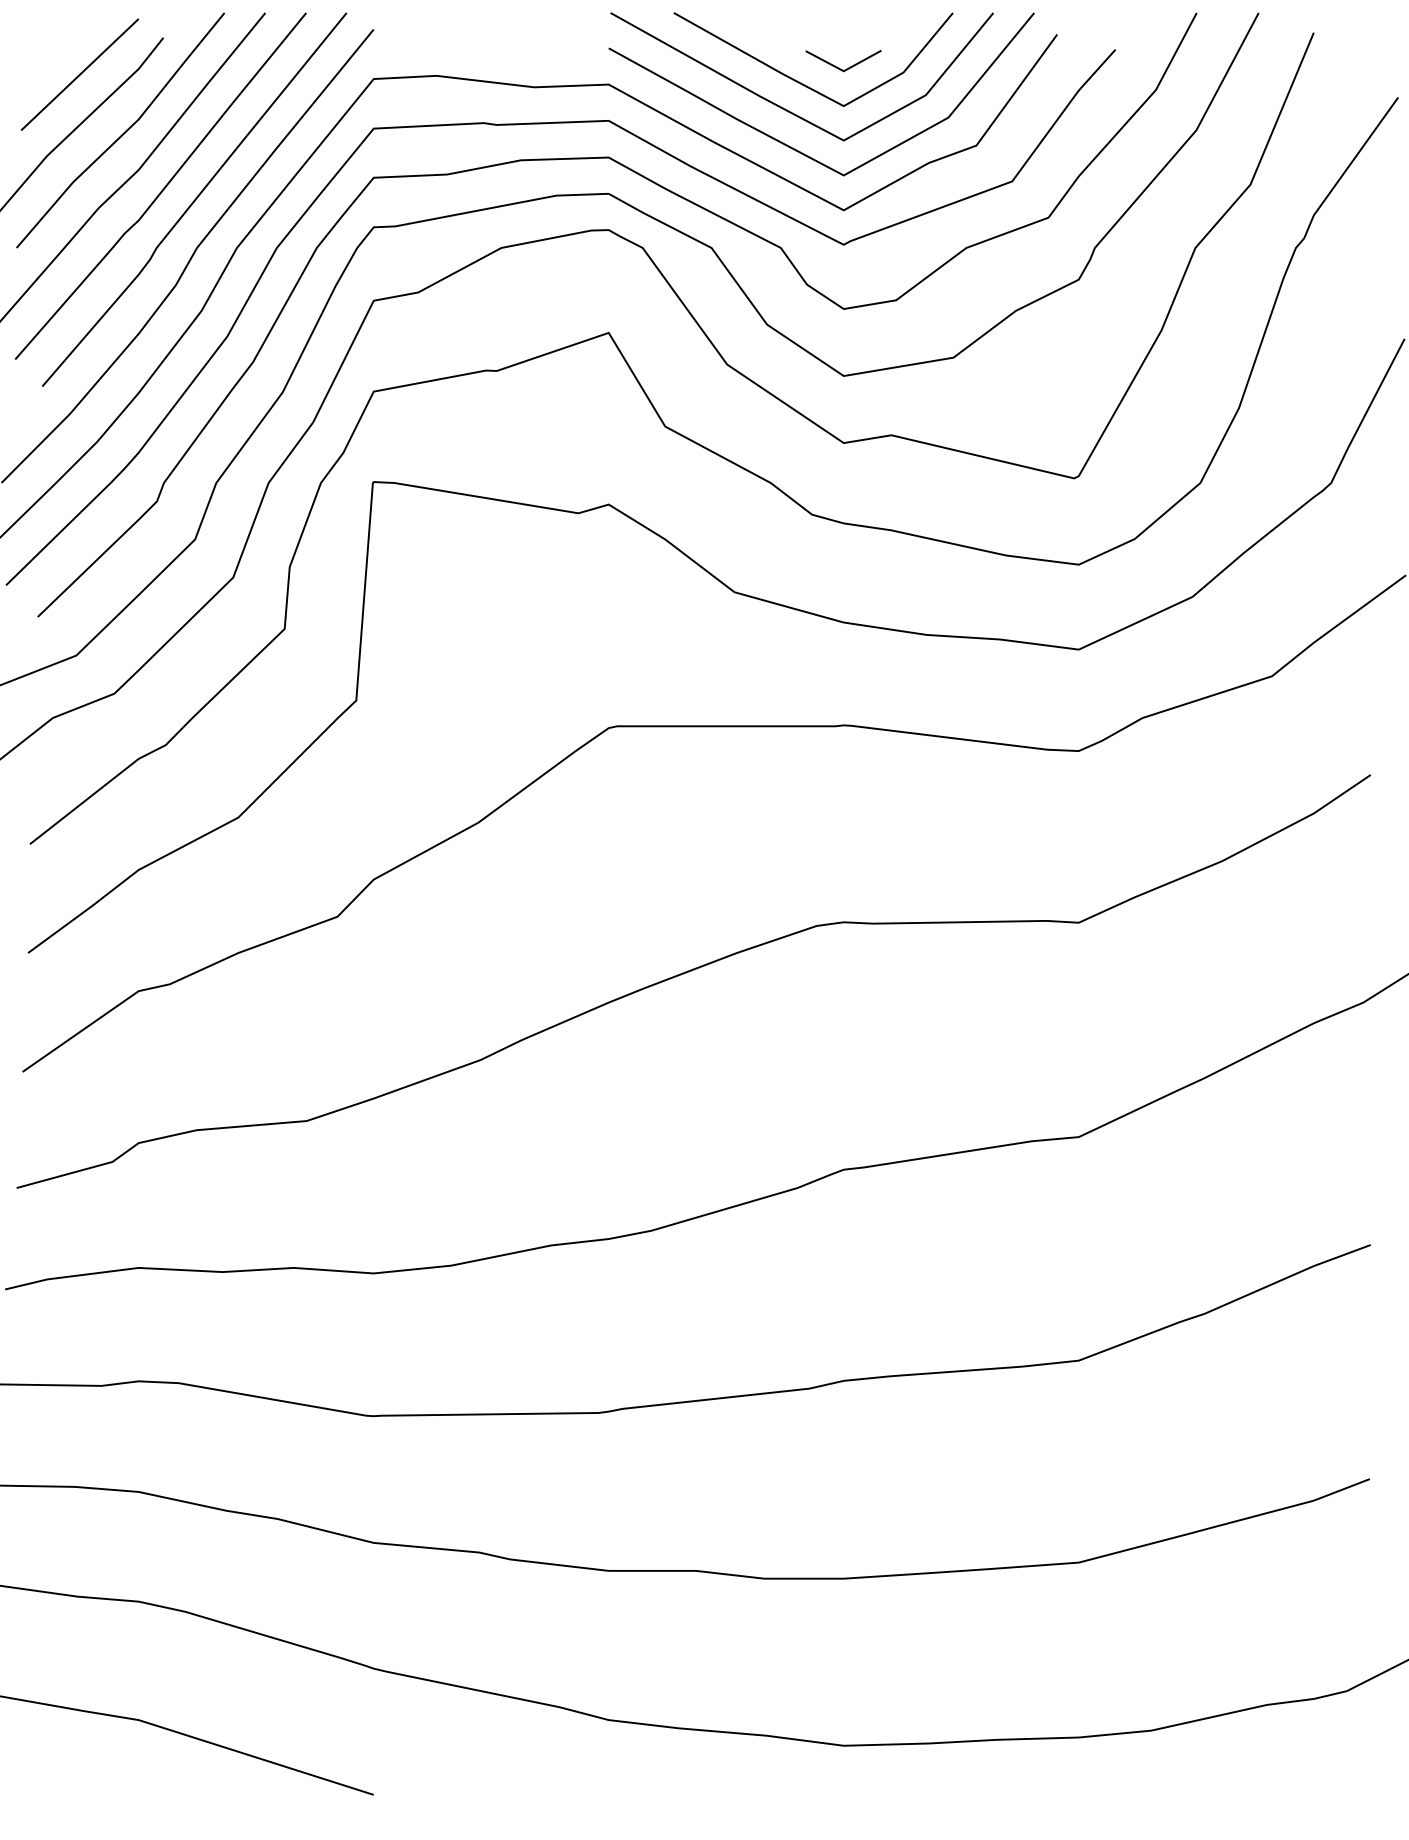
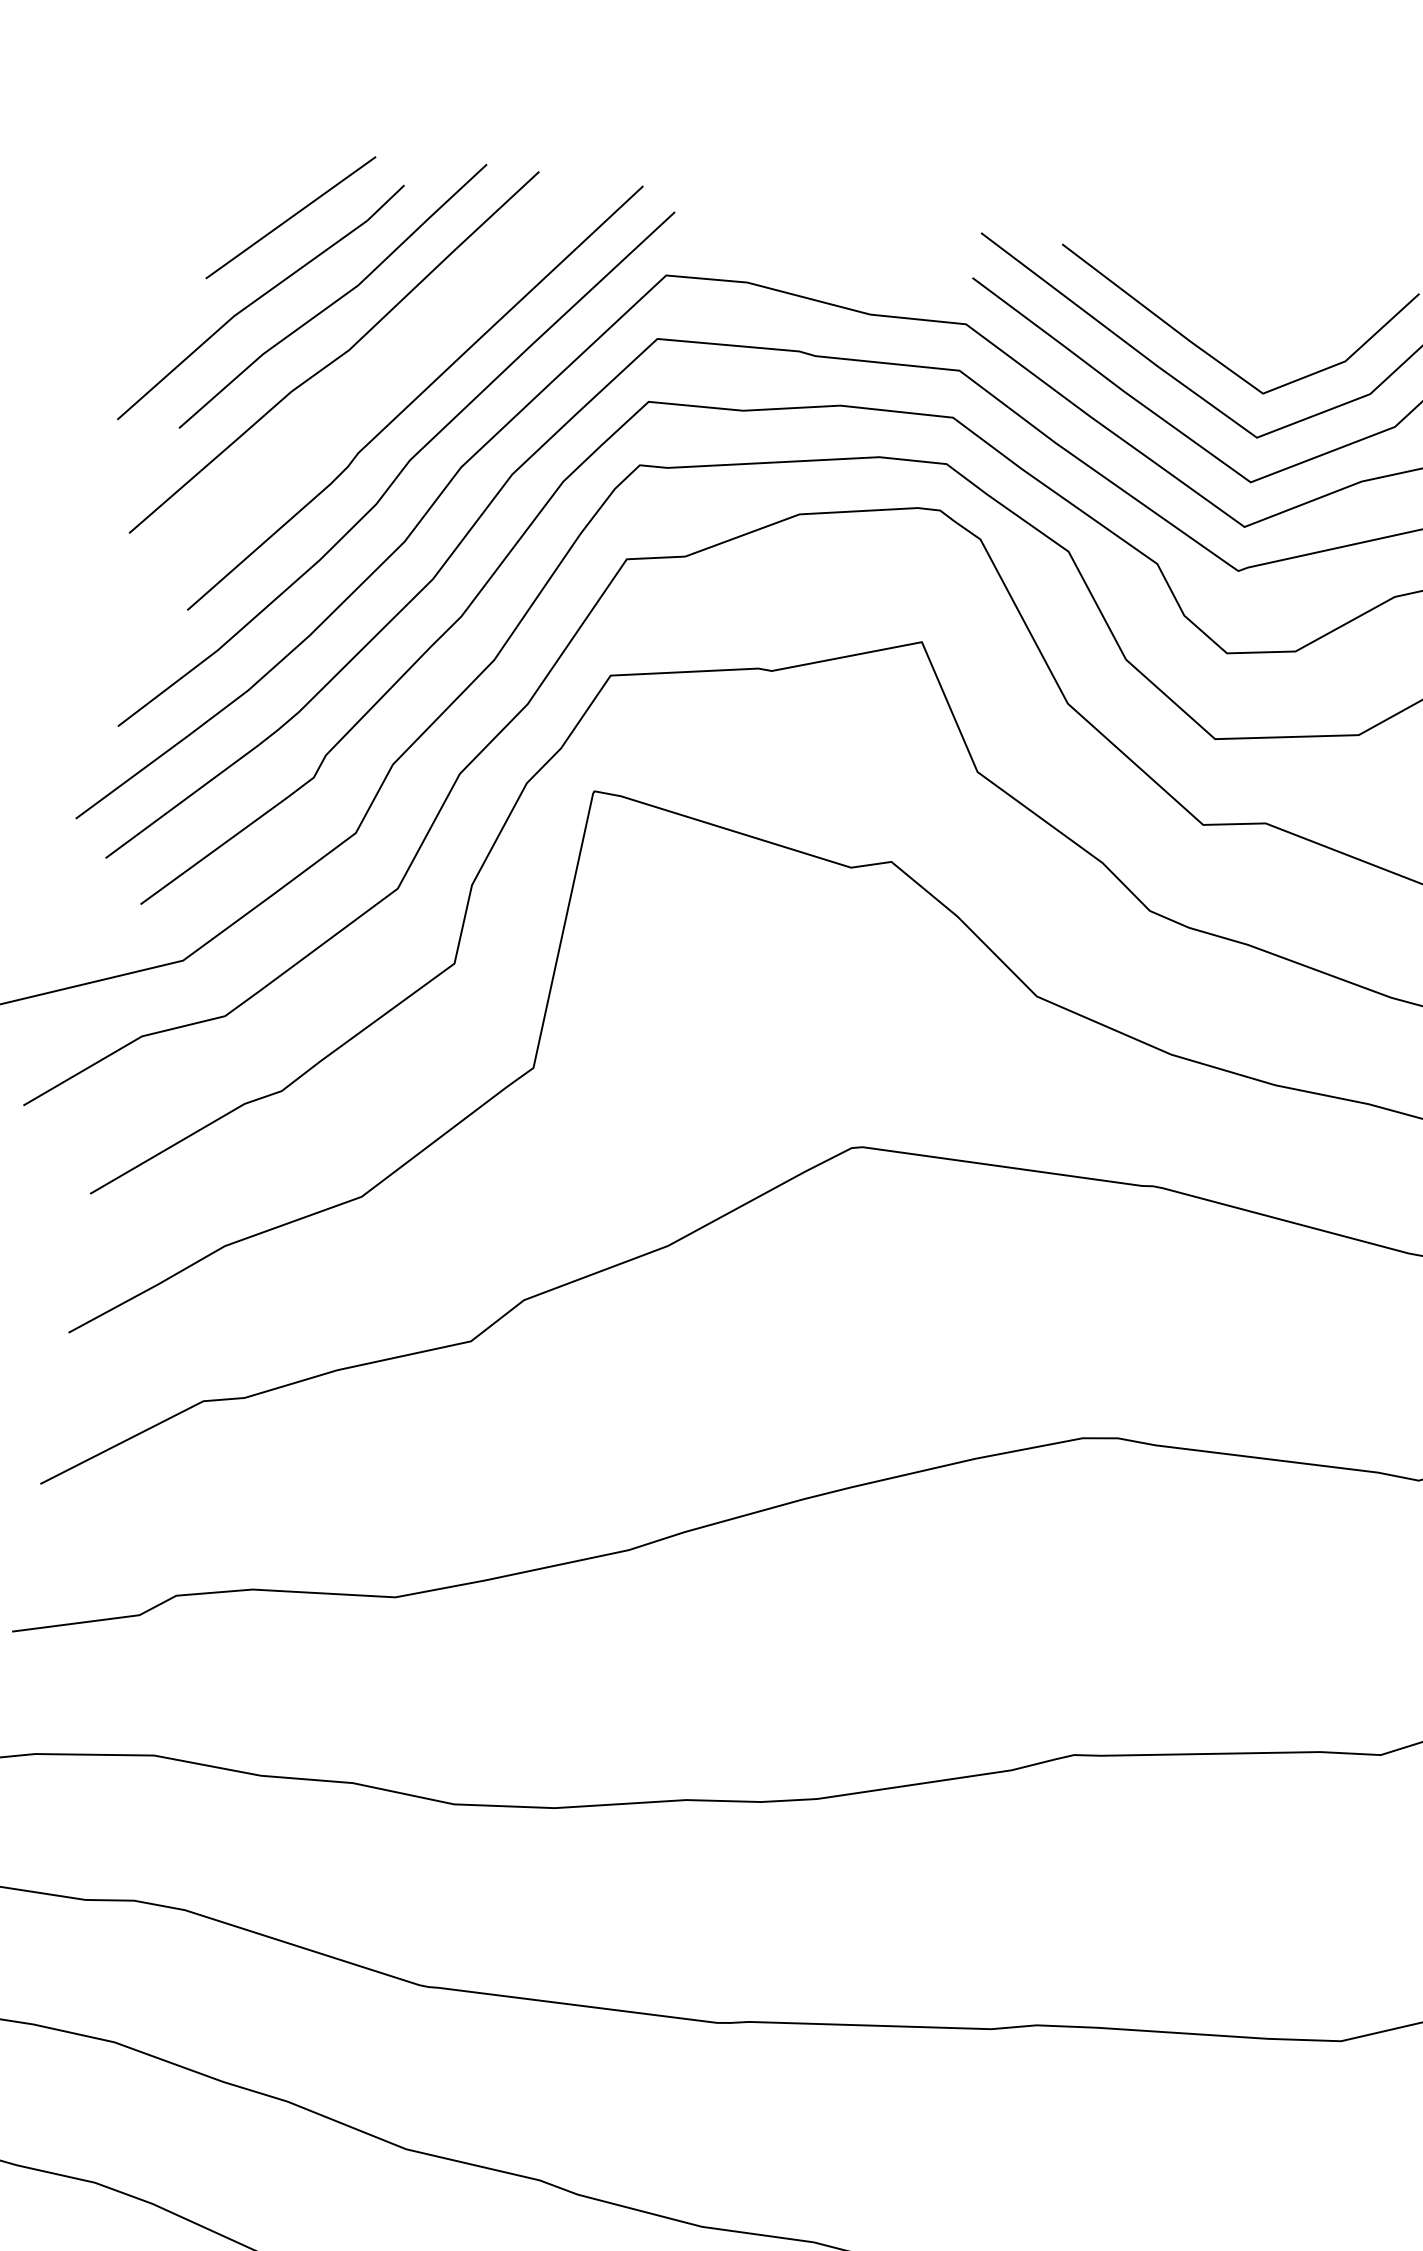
line: (839, 67) -> (1264, 343), removed
curve: (163, 187) -> (377, 376), removed

